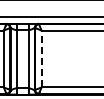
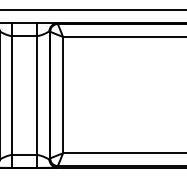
line: (41, 58) -> (62, 94), dashed -> solid

